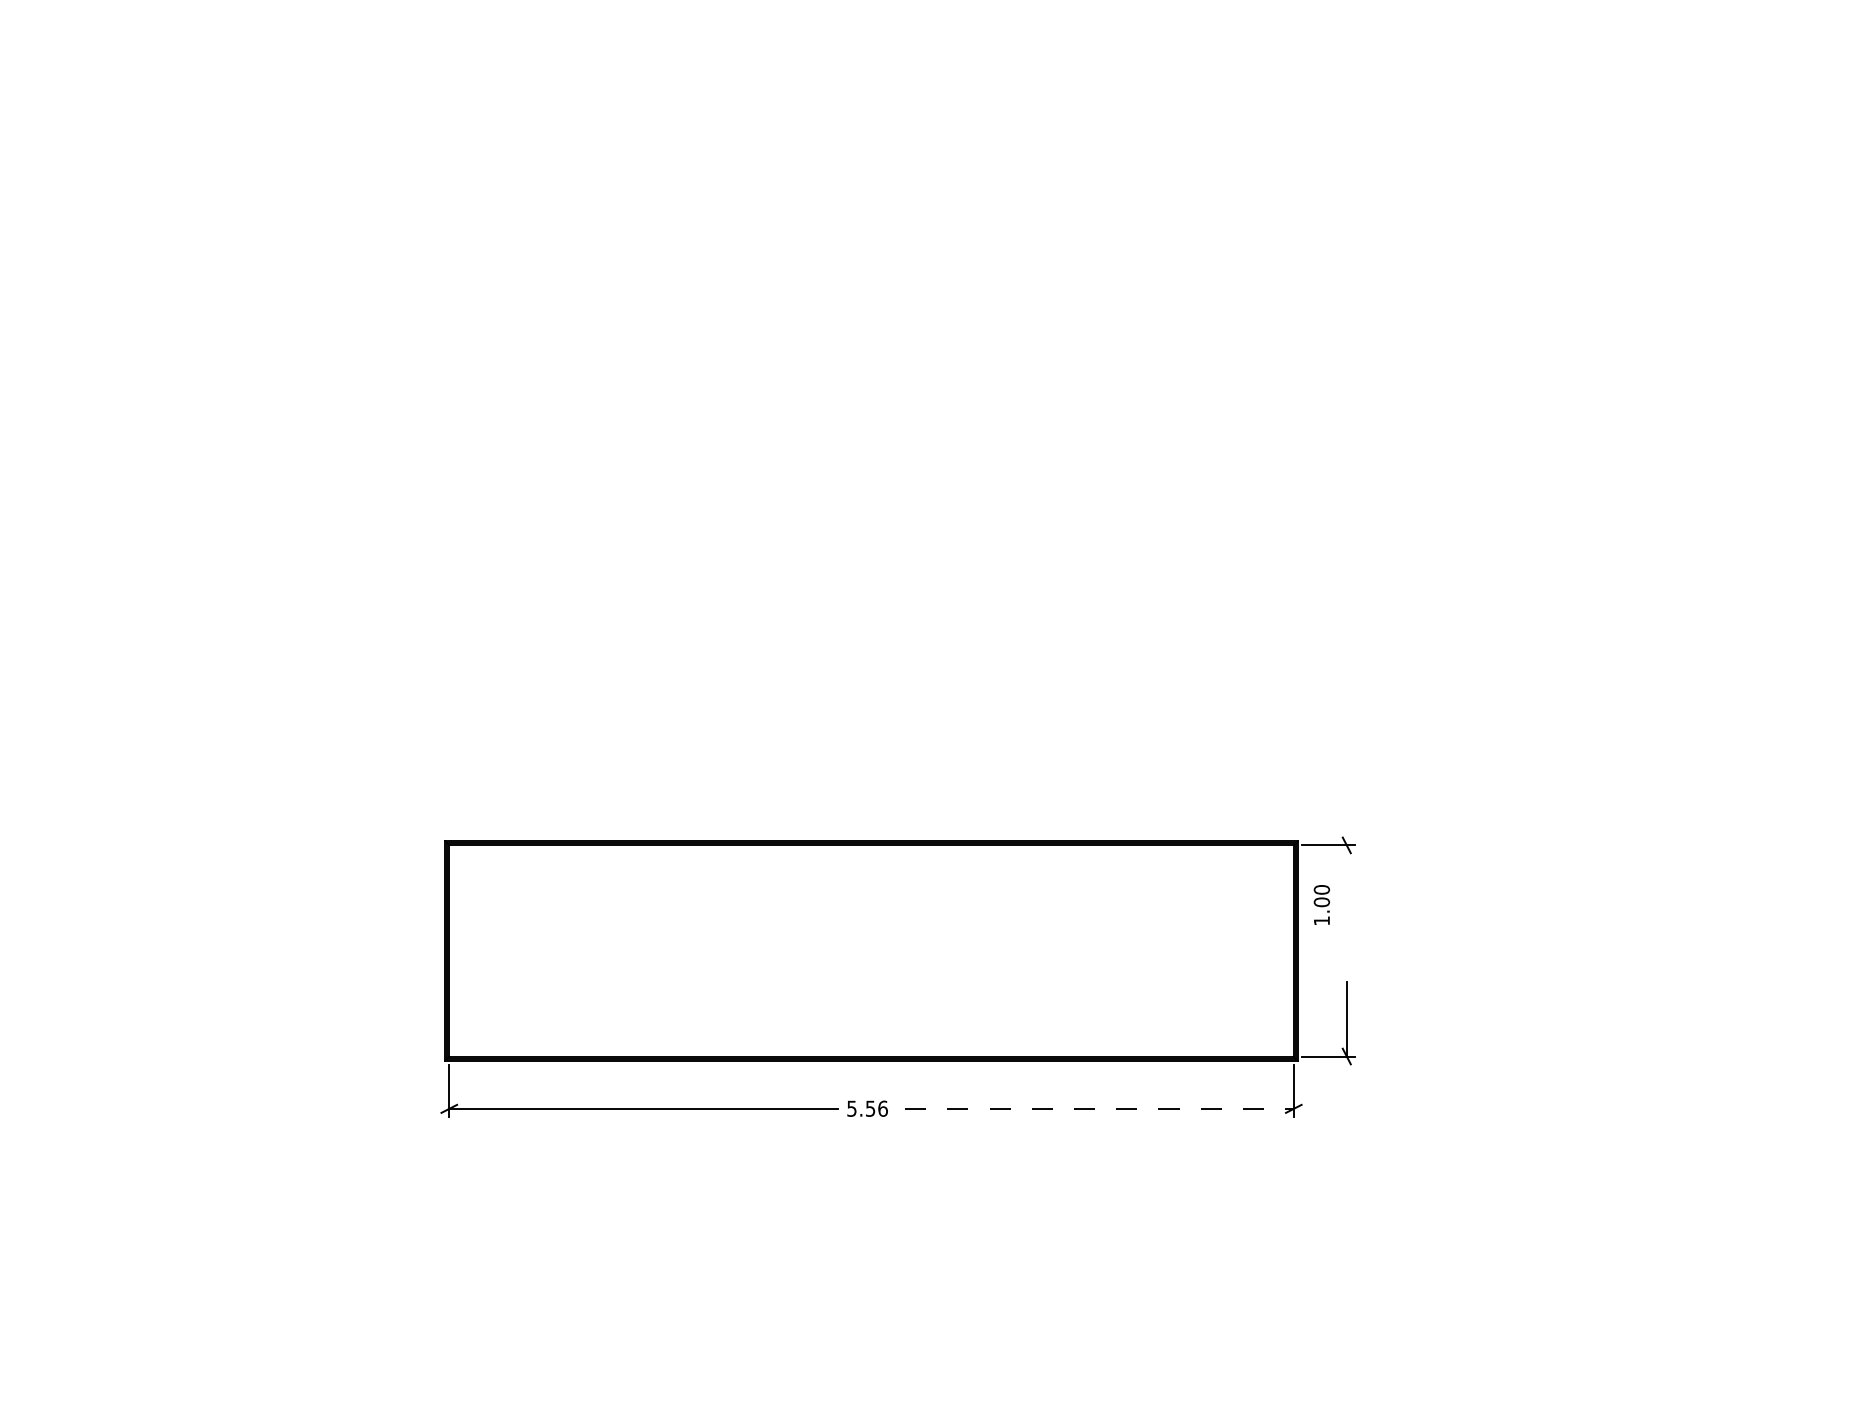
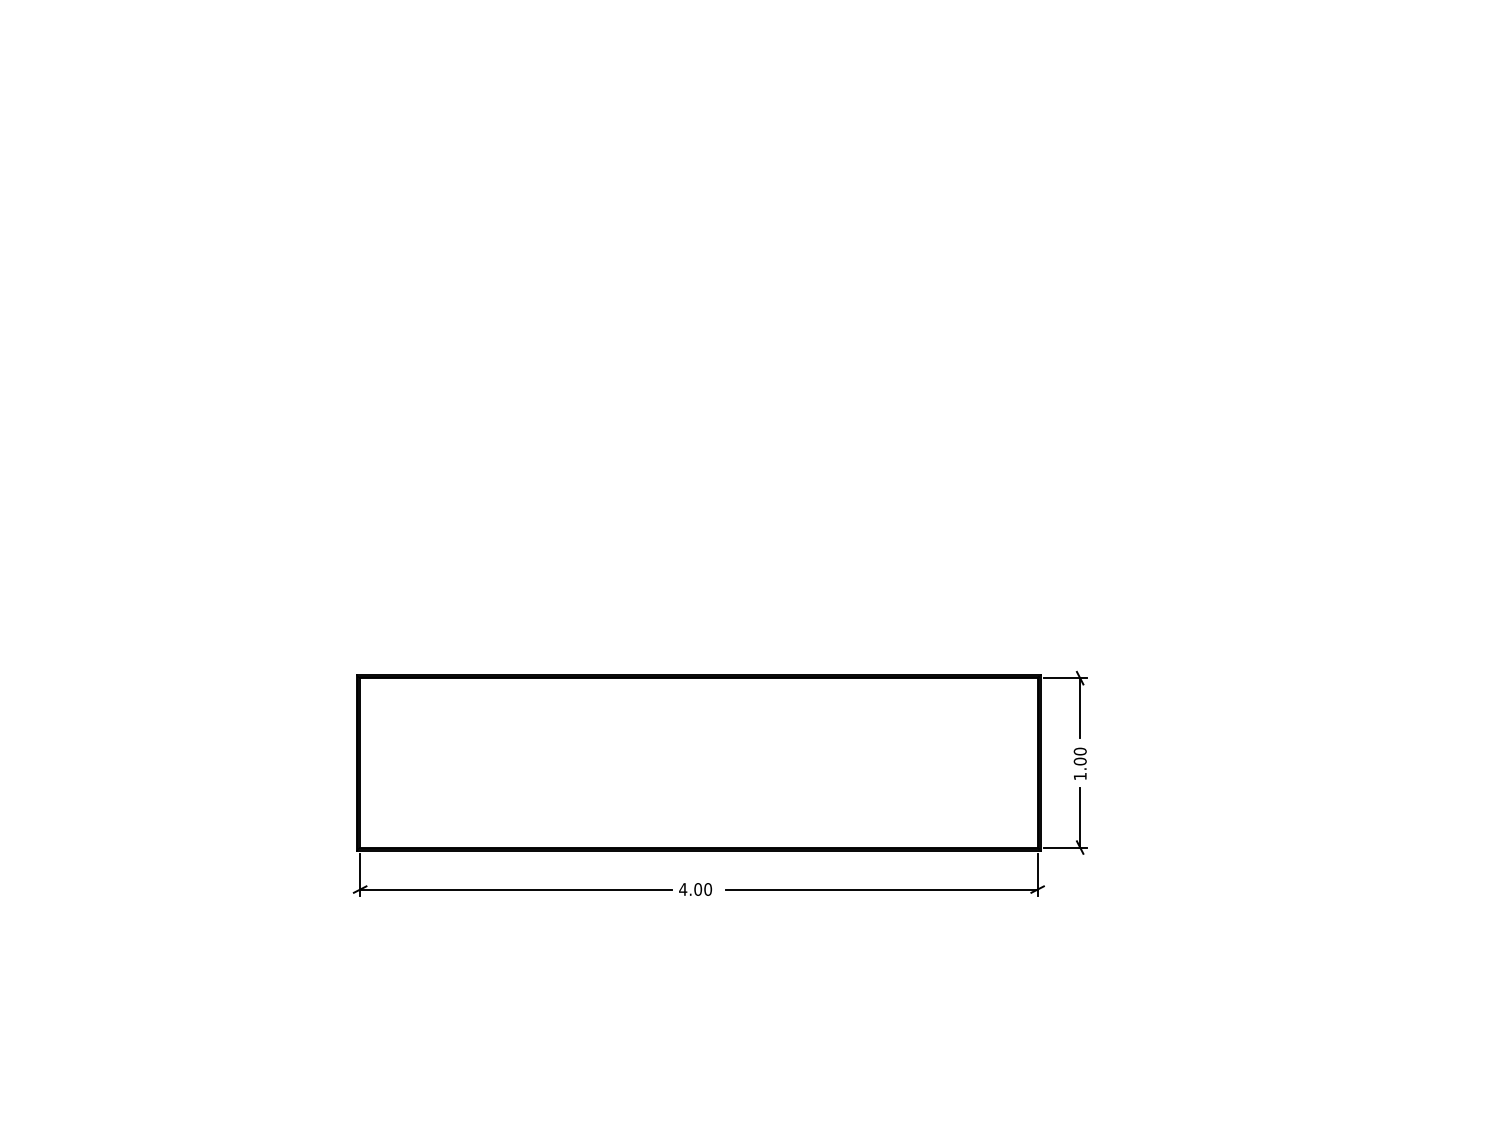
line: (1346, 882) -> (1079, 707), added
text: (1321, 904) -> (1079, 763), moved
text: (866, 1108) -> (694, 889), 5.56 -> 4.00
line: (1099, 1108) -> (881, 889), dashed -> solid

